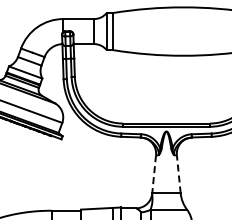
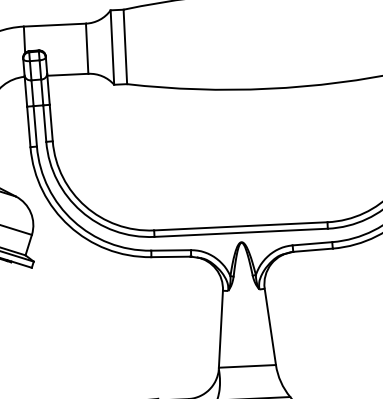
line: (178, 173) -> (269, 325), dashed -> solid
line: (154, 174) -> (221, 329), dashed -> solid

